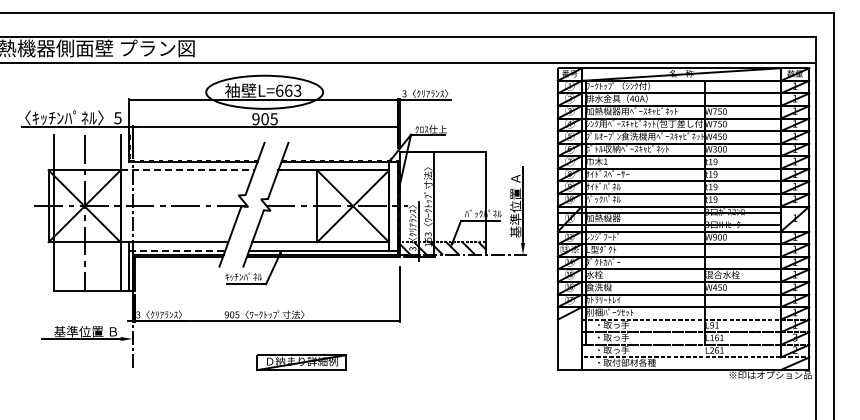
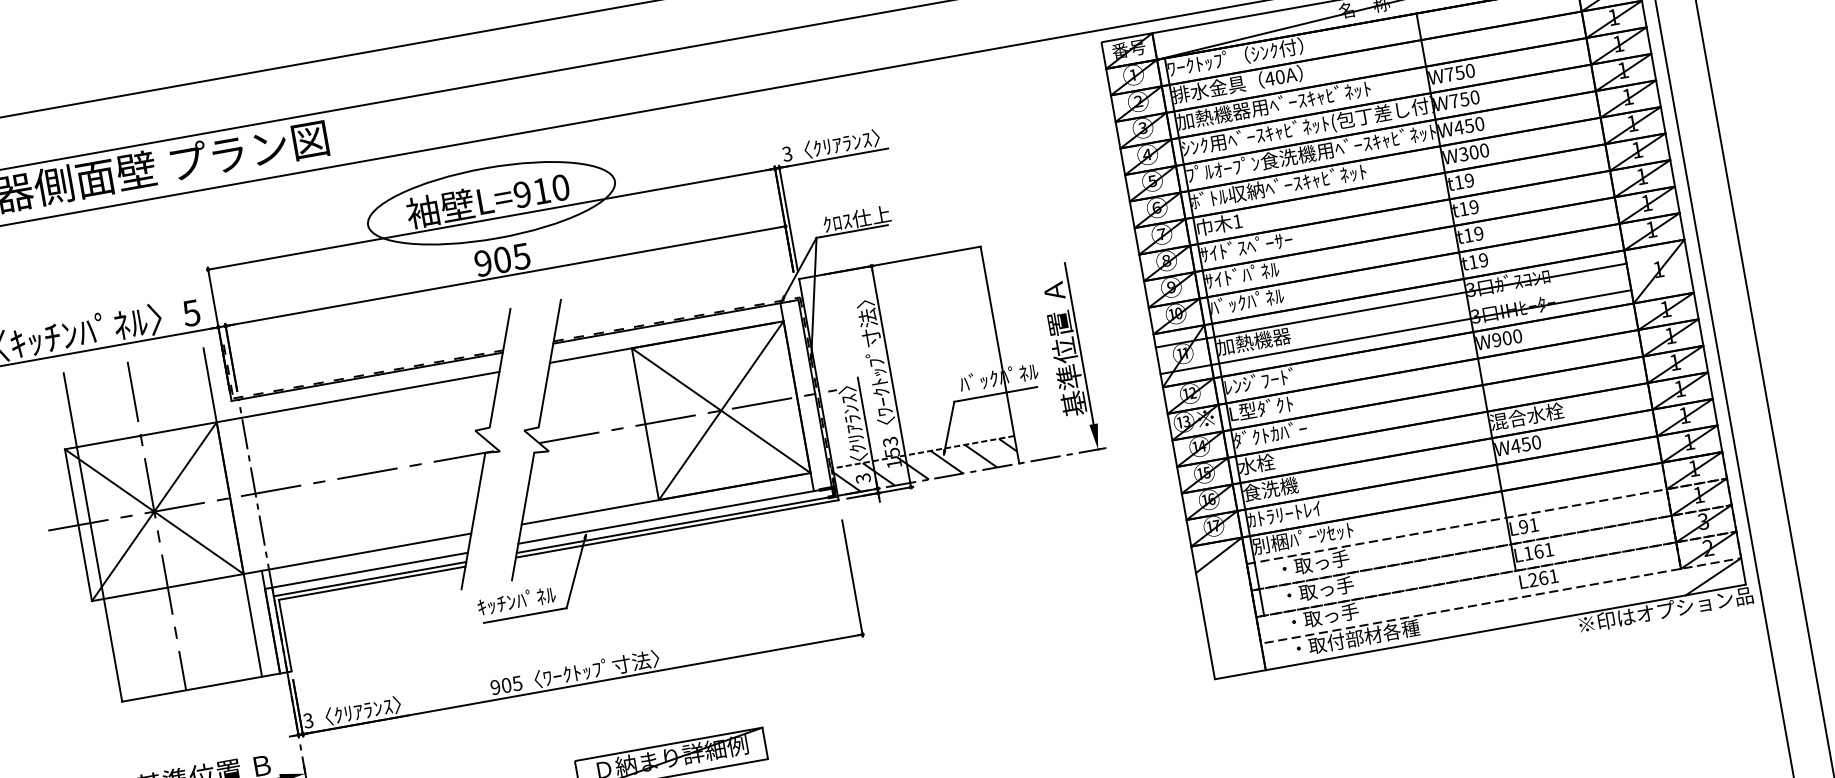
text: (288, 90) -> (541, 190), L=663 -> L=910
line: (187, 170) -> (358, 397), dashed -> solid
line: (177, 250) -> (366, 570), dashed -> solid

